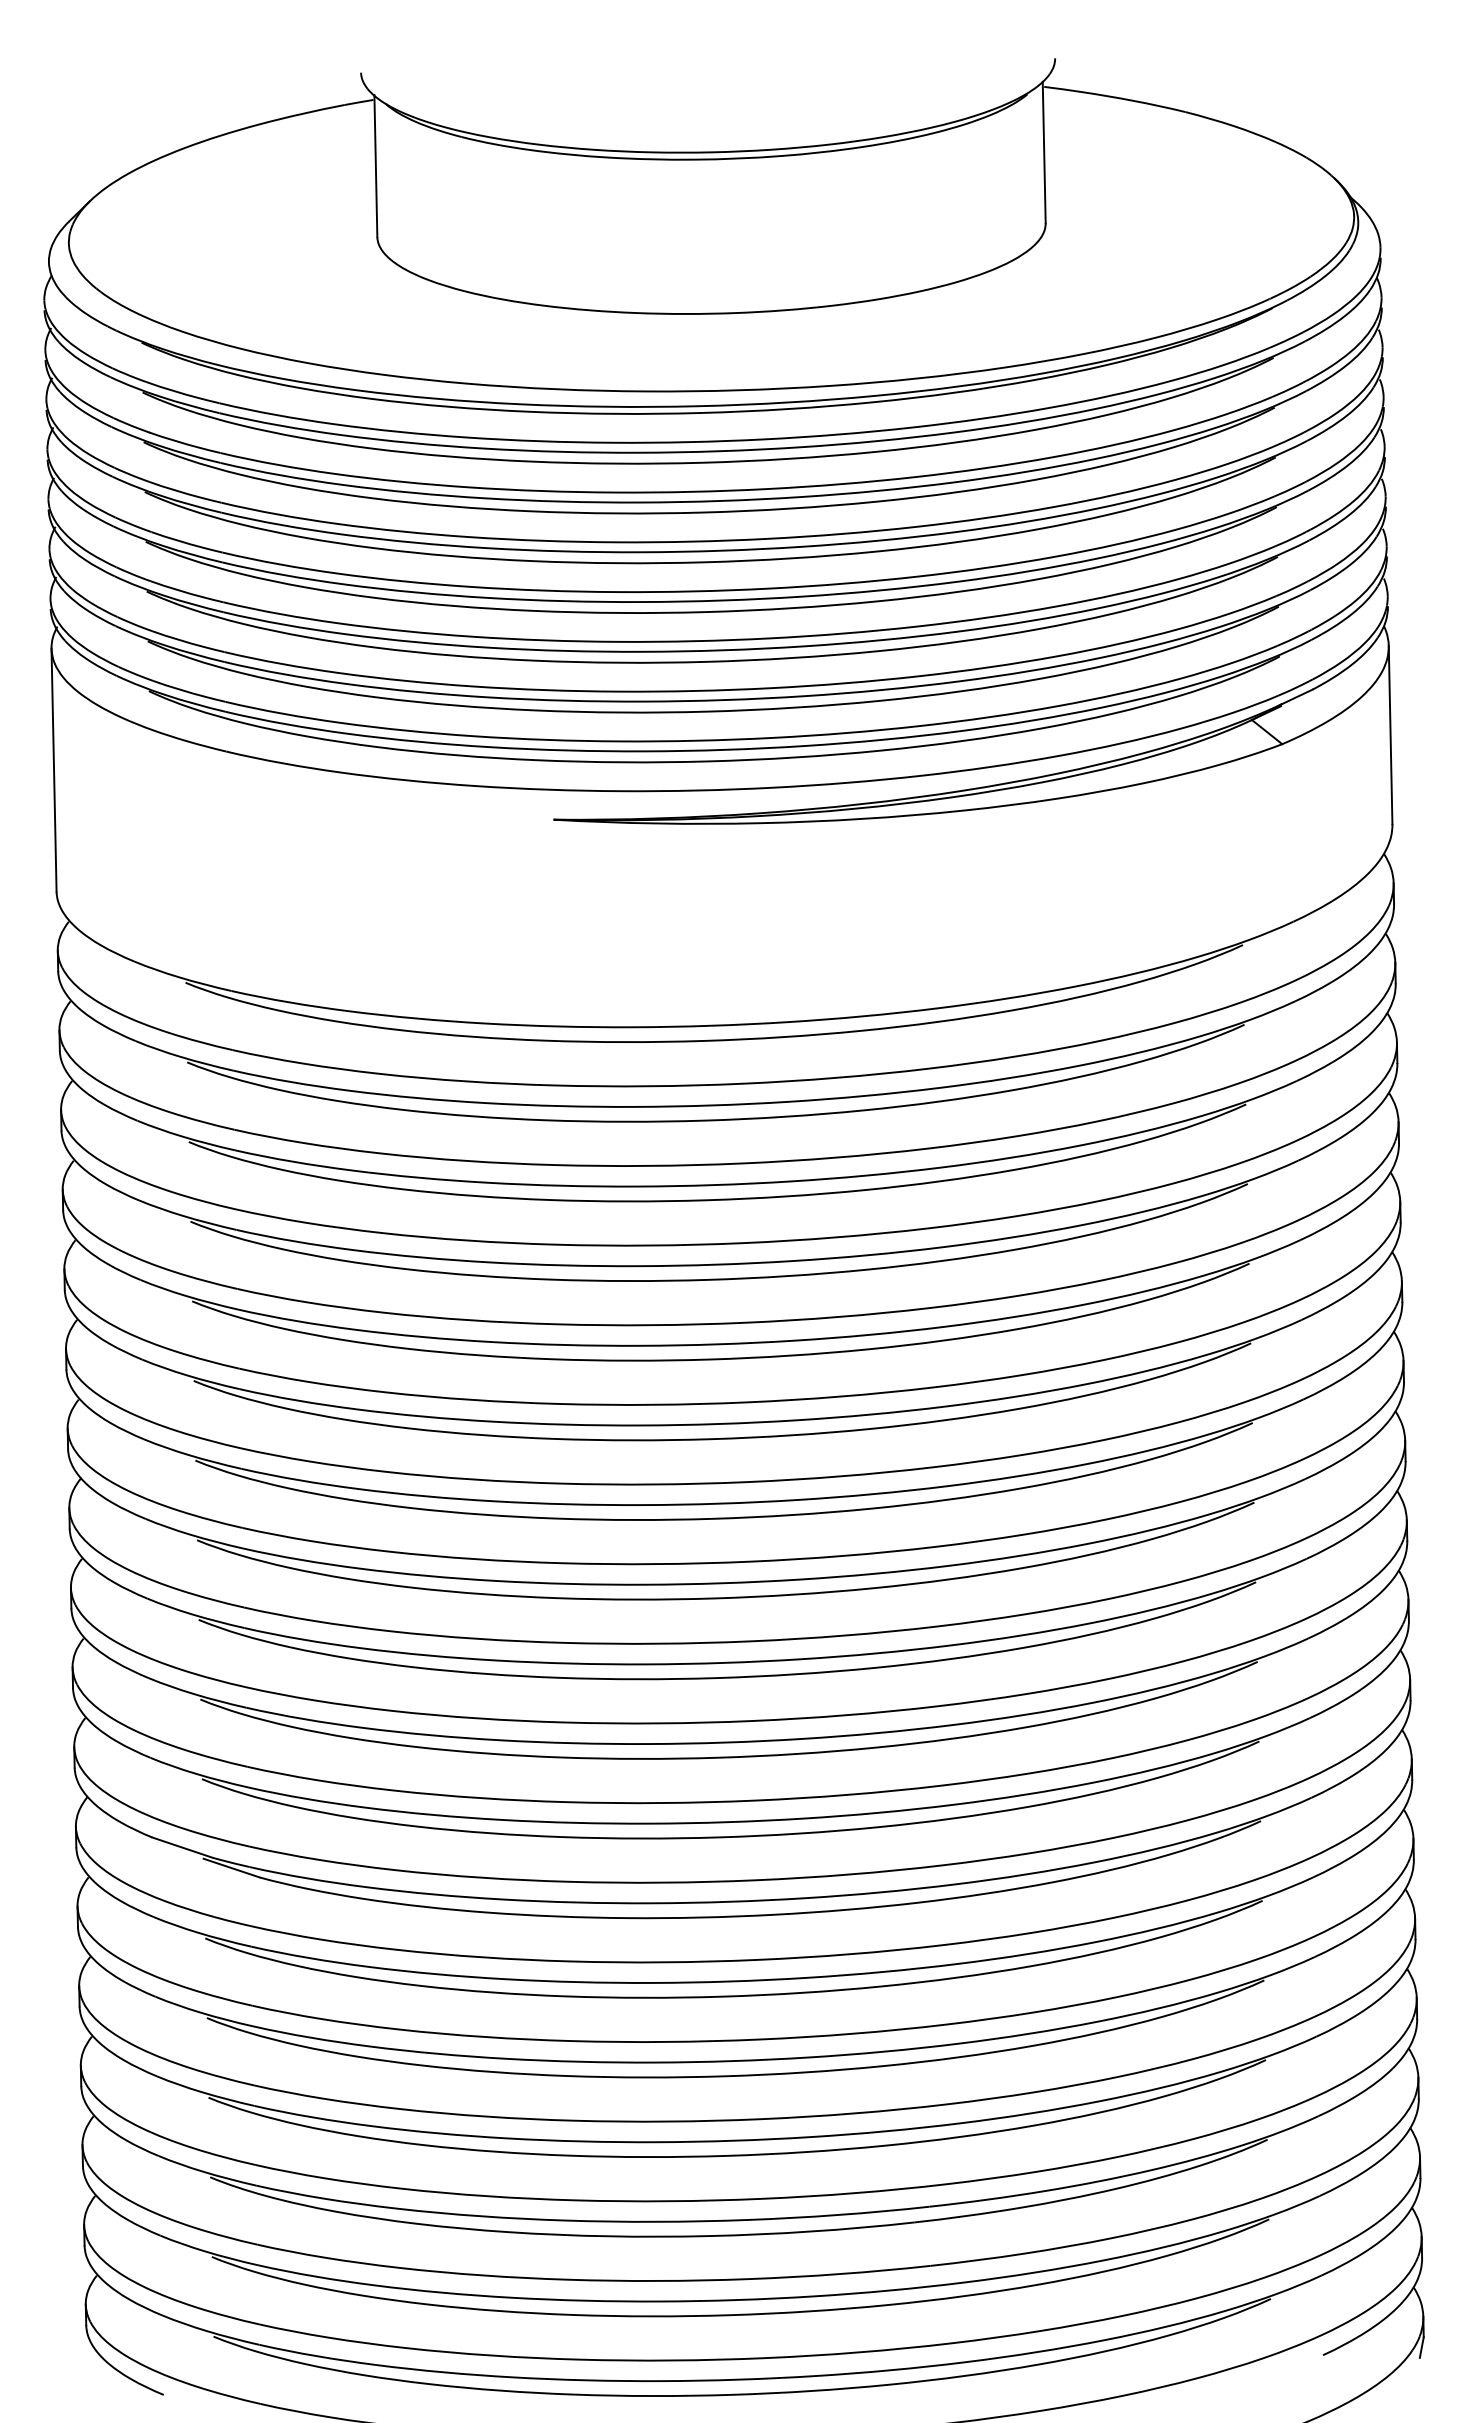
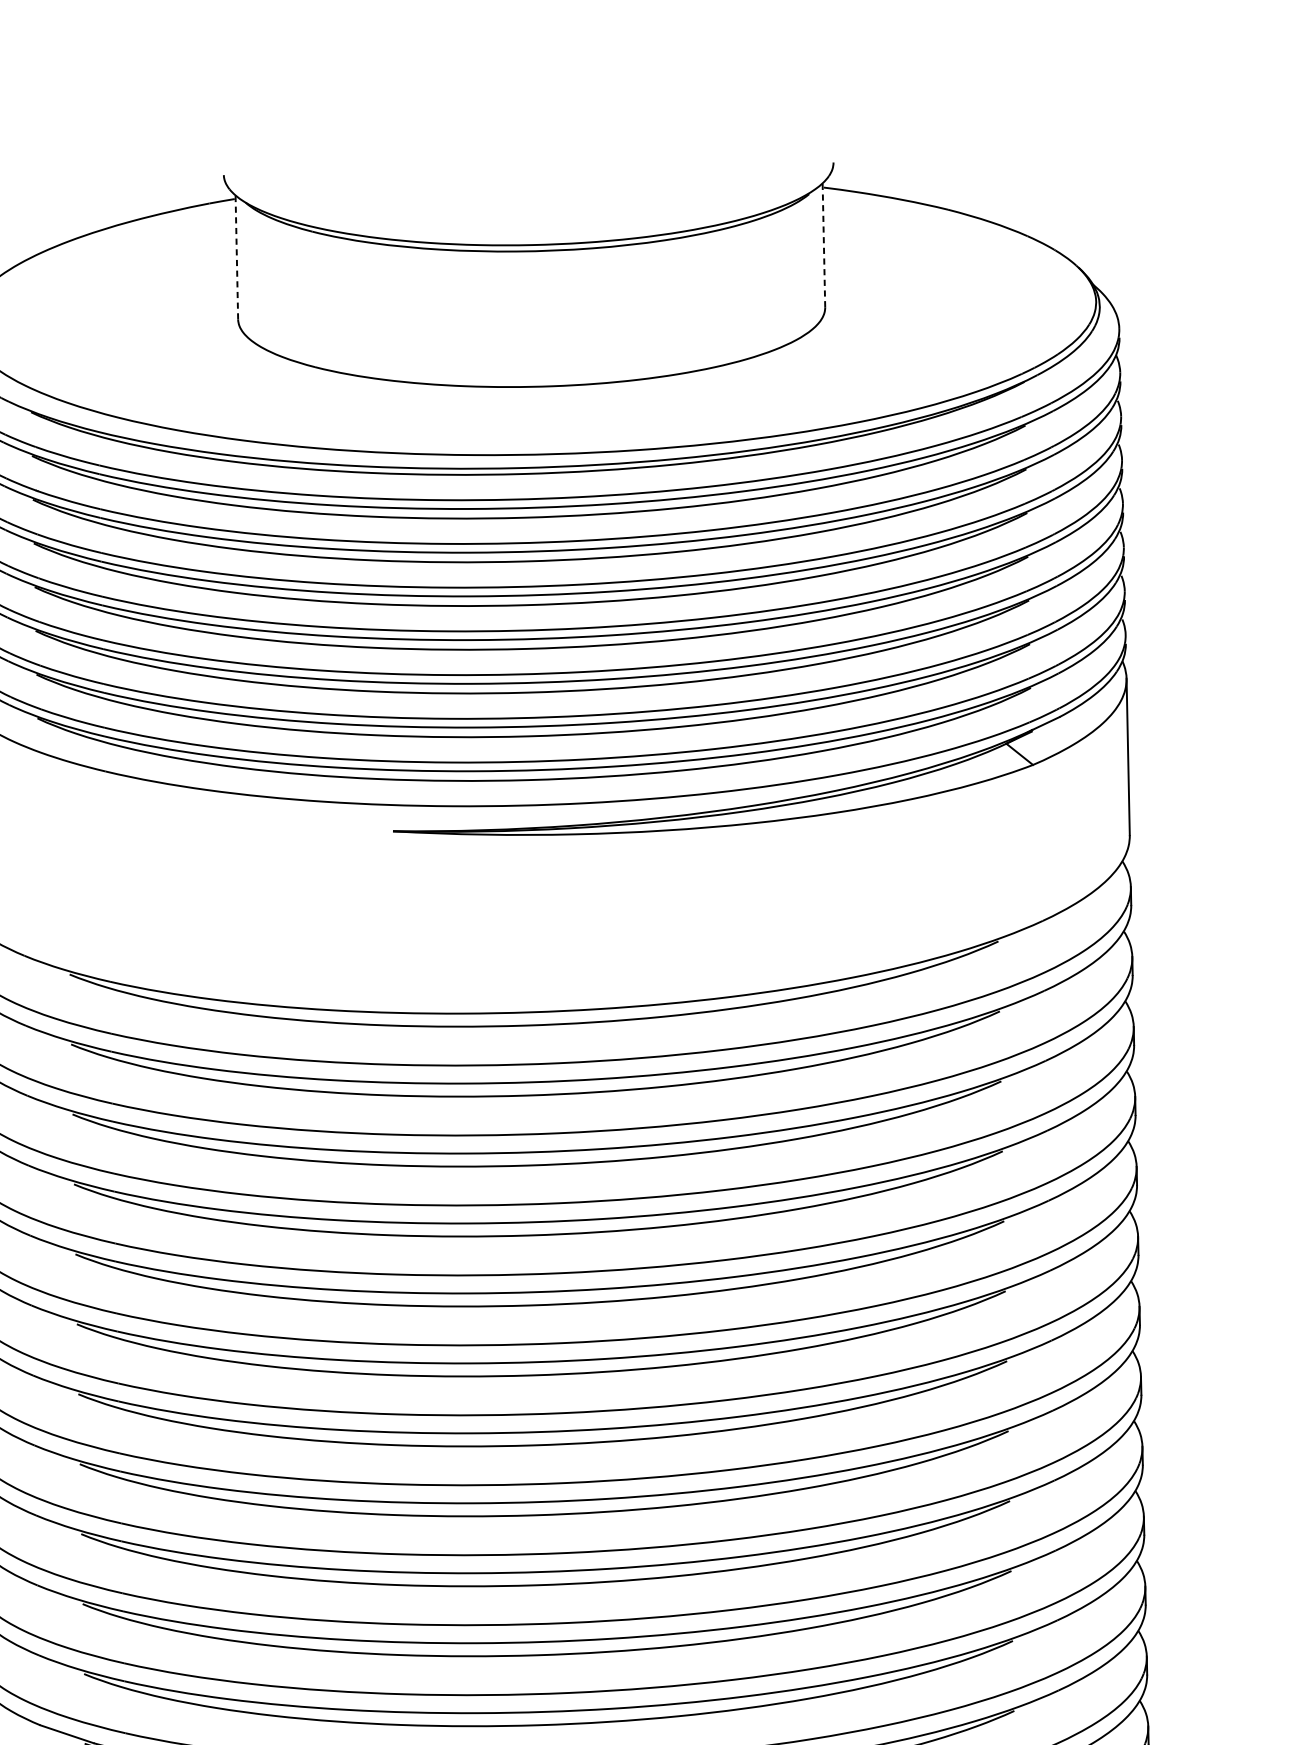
line: (1044, 152) -> (824, 245), solid -> dashed
line: (375, 166) -> (236, 257), solid -> dashed

